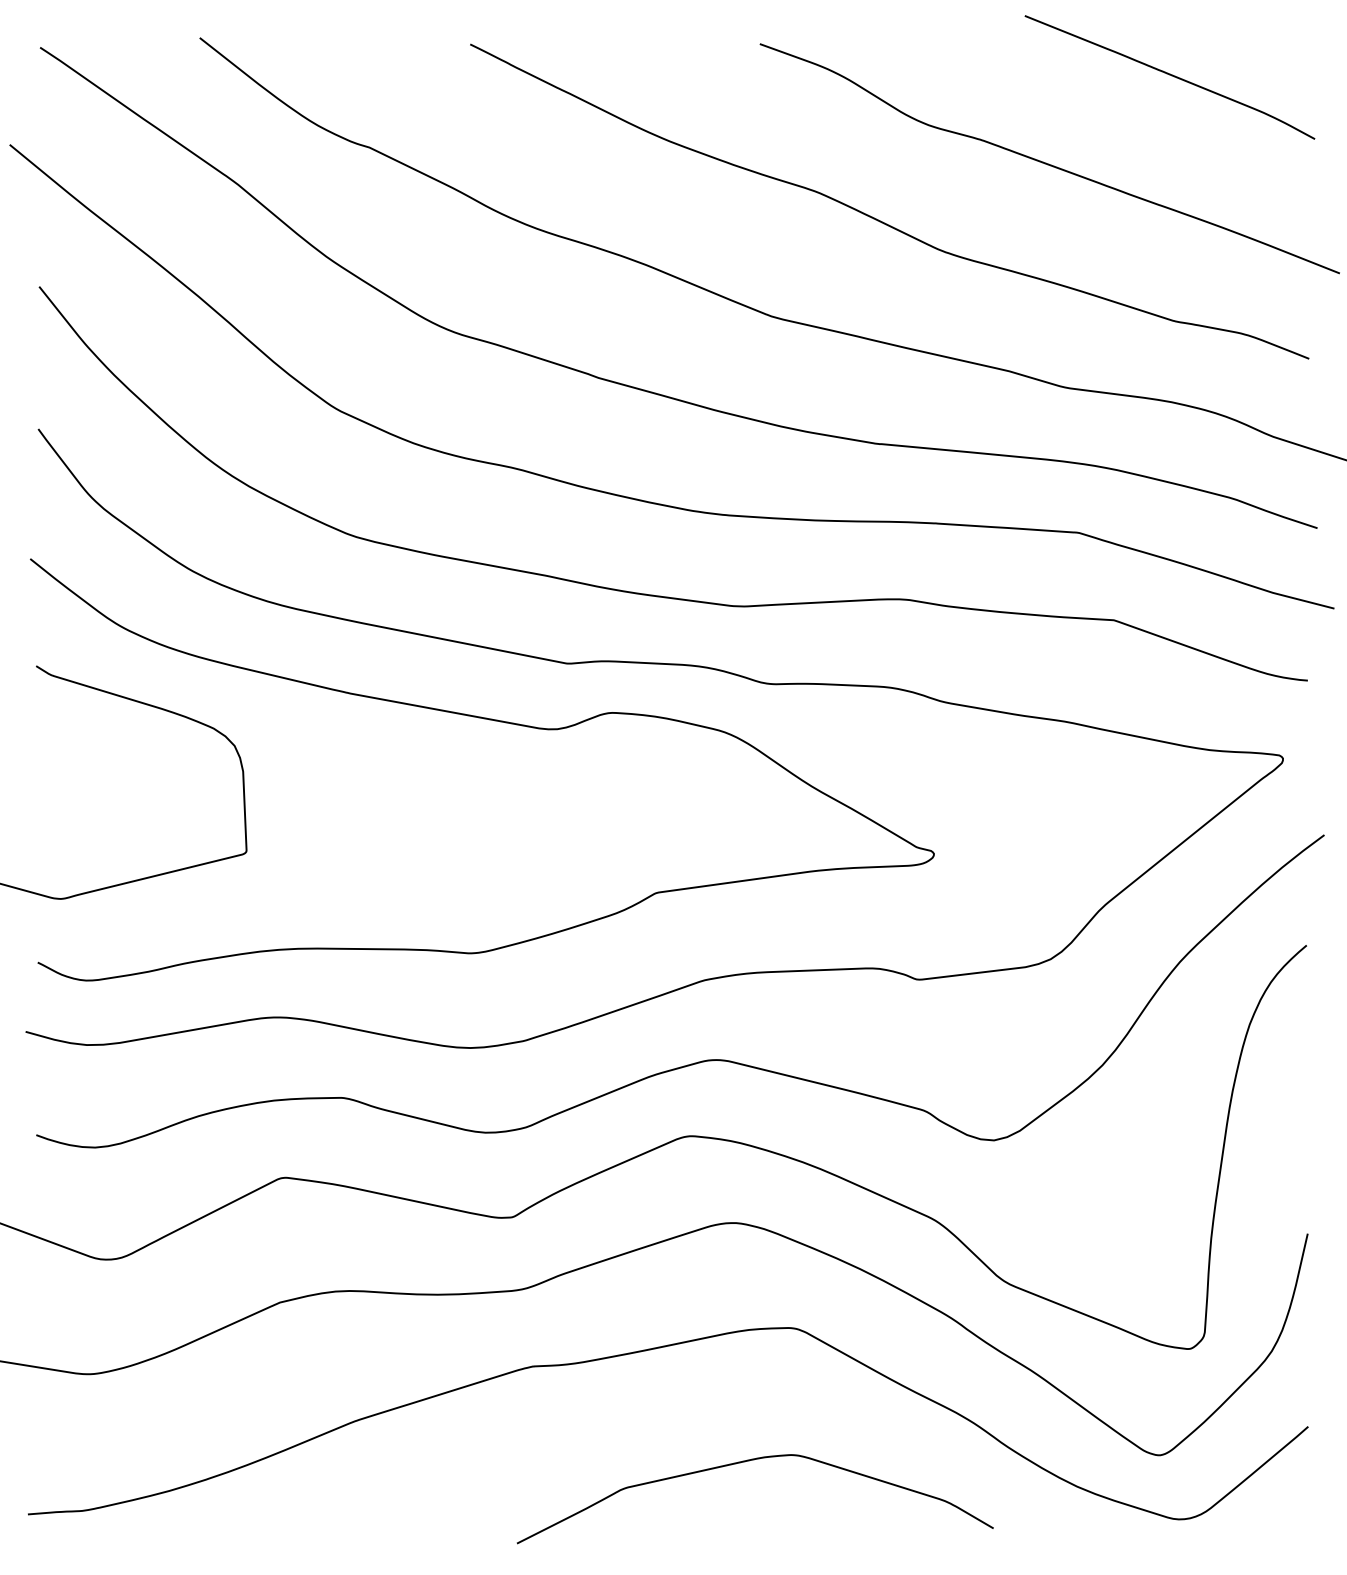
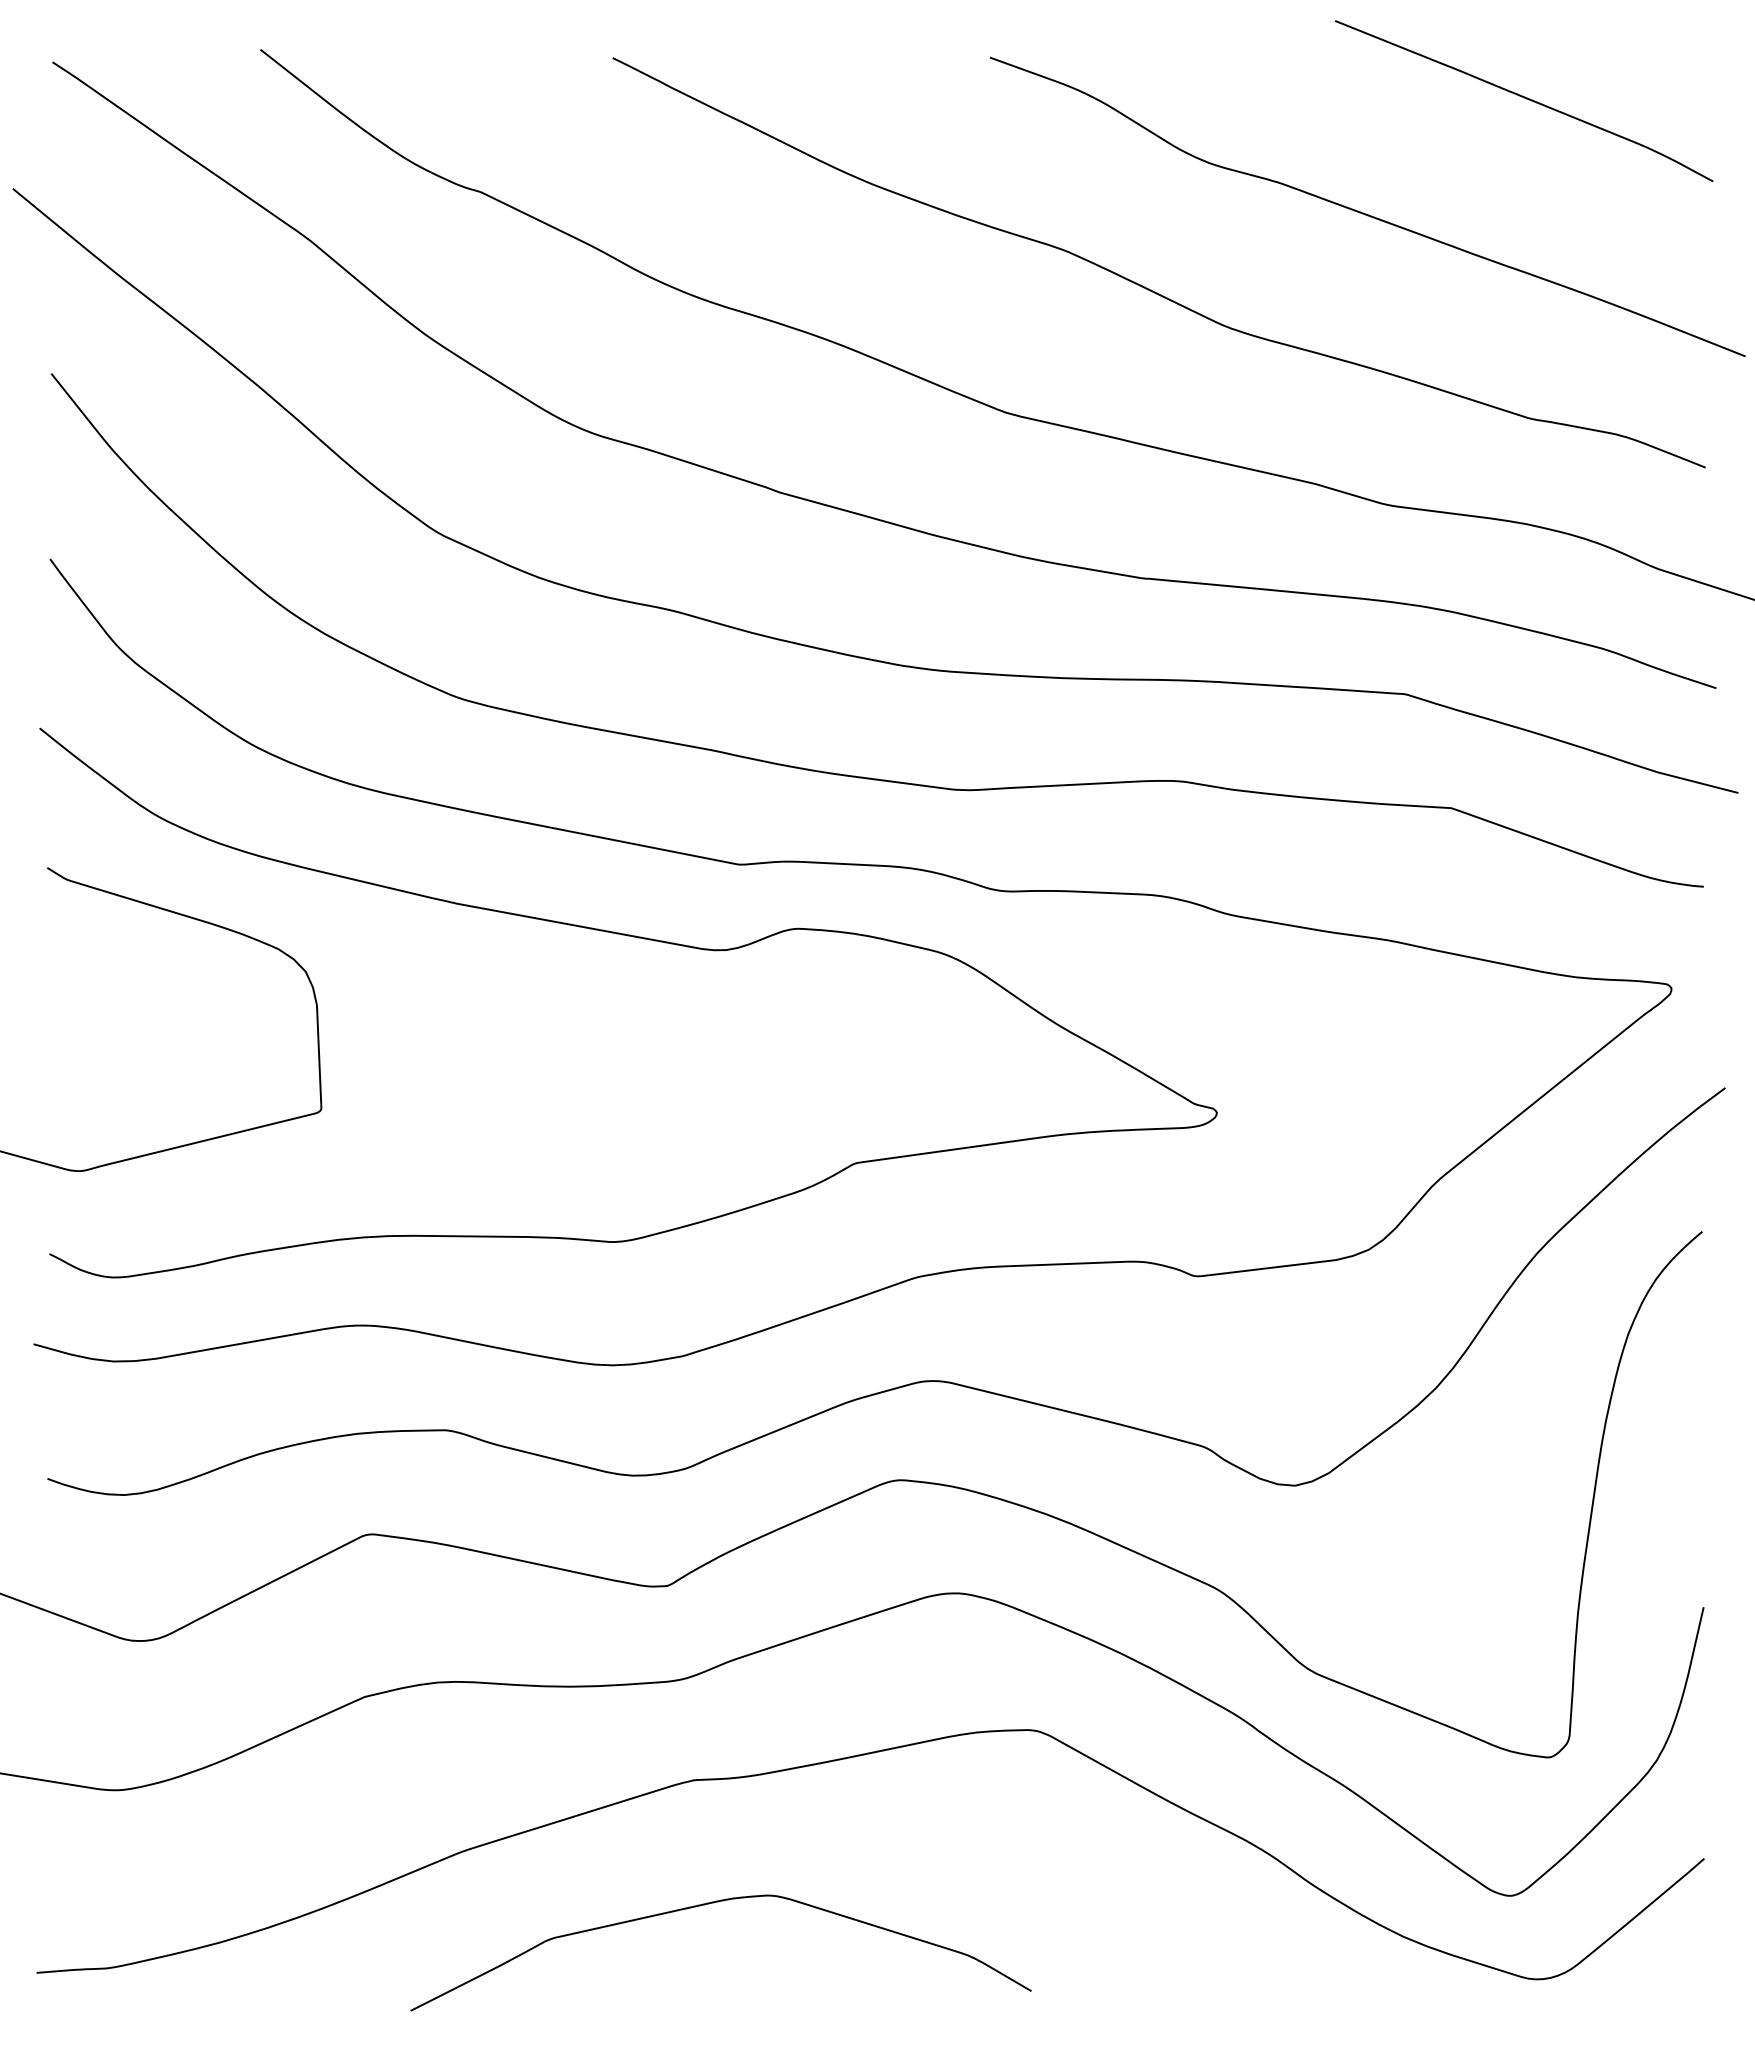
curve: (746, 1461) -> (709, 1904), moved

